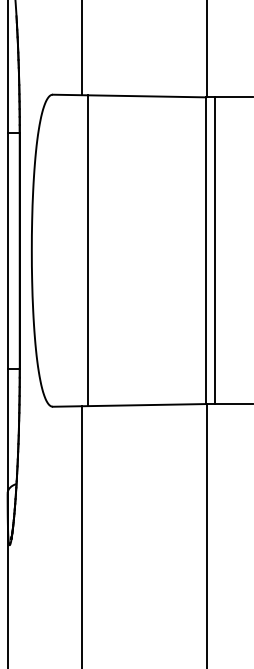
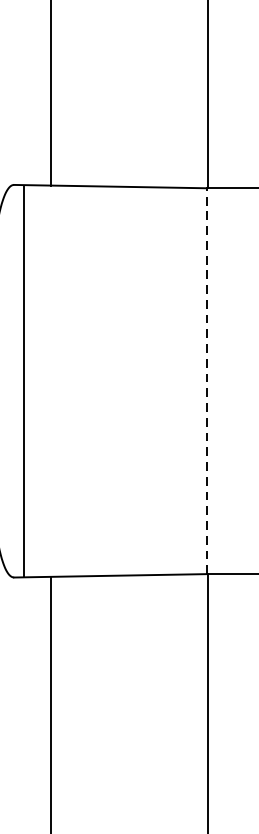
line: (87, 250) -> (23, 380), moved
line: (205, 250) -> (206, 380), solid -> dashed
line: (215, 250) -> (218, 380), removed

